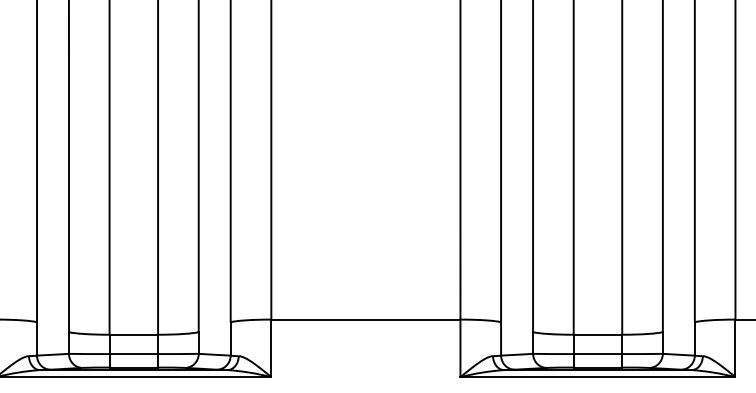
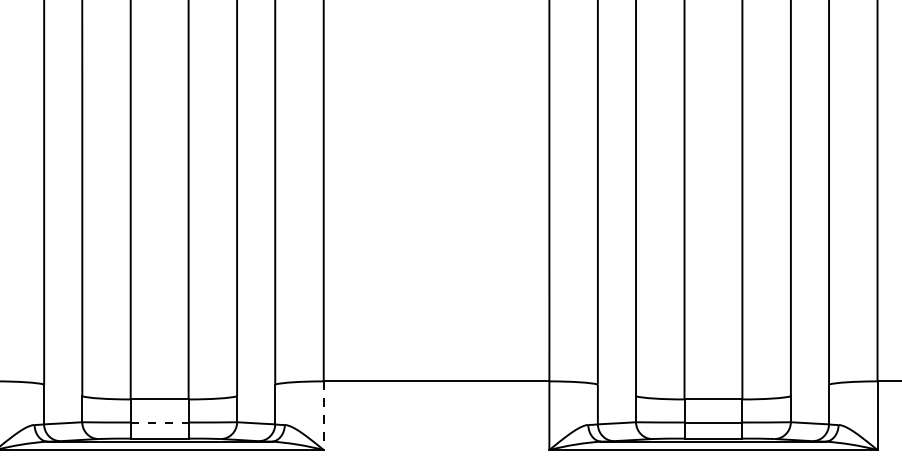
line: (271, 349) -> (323, 416), solid -> dashed
line: (133, 354) -> (159, 422), solid -> dashed

